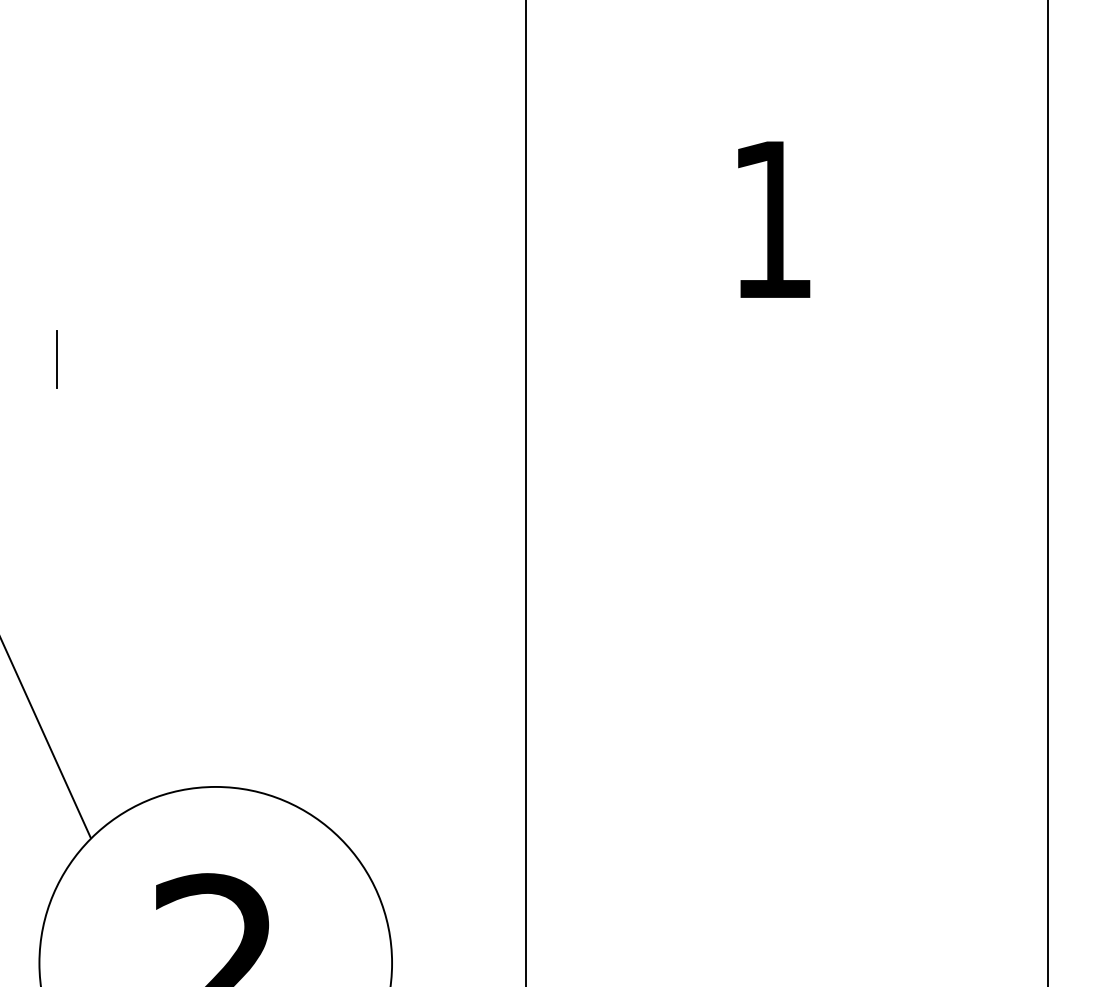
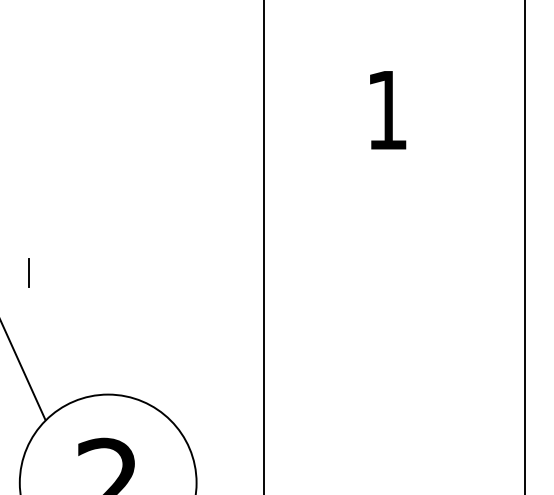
line: (56, 357) -> (28, 272), moved

